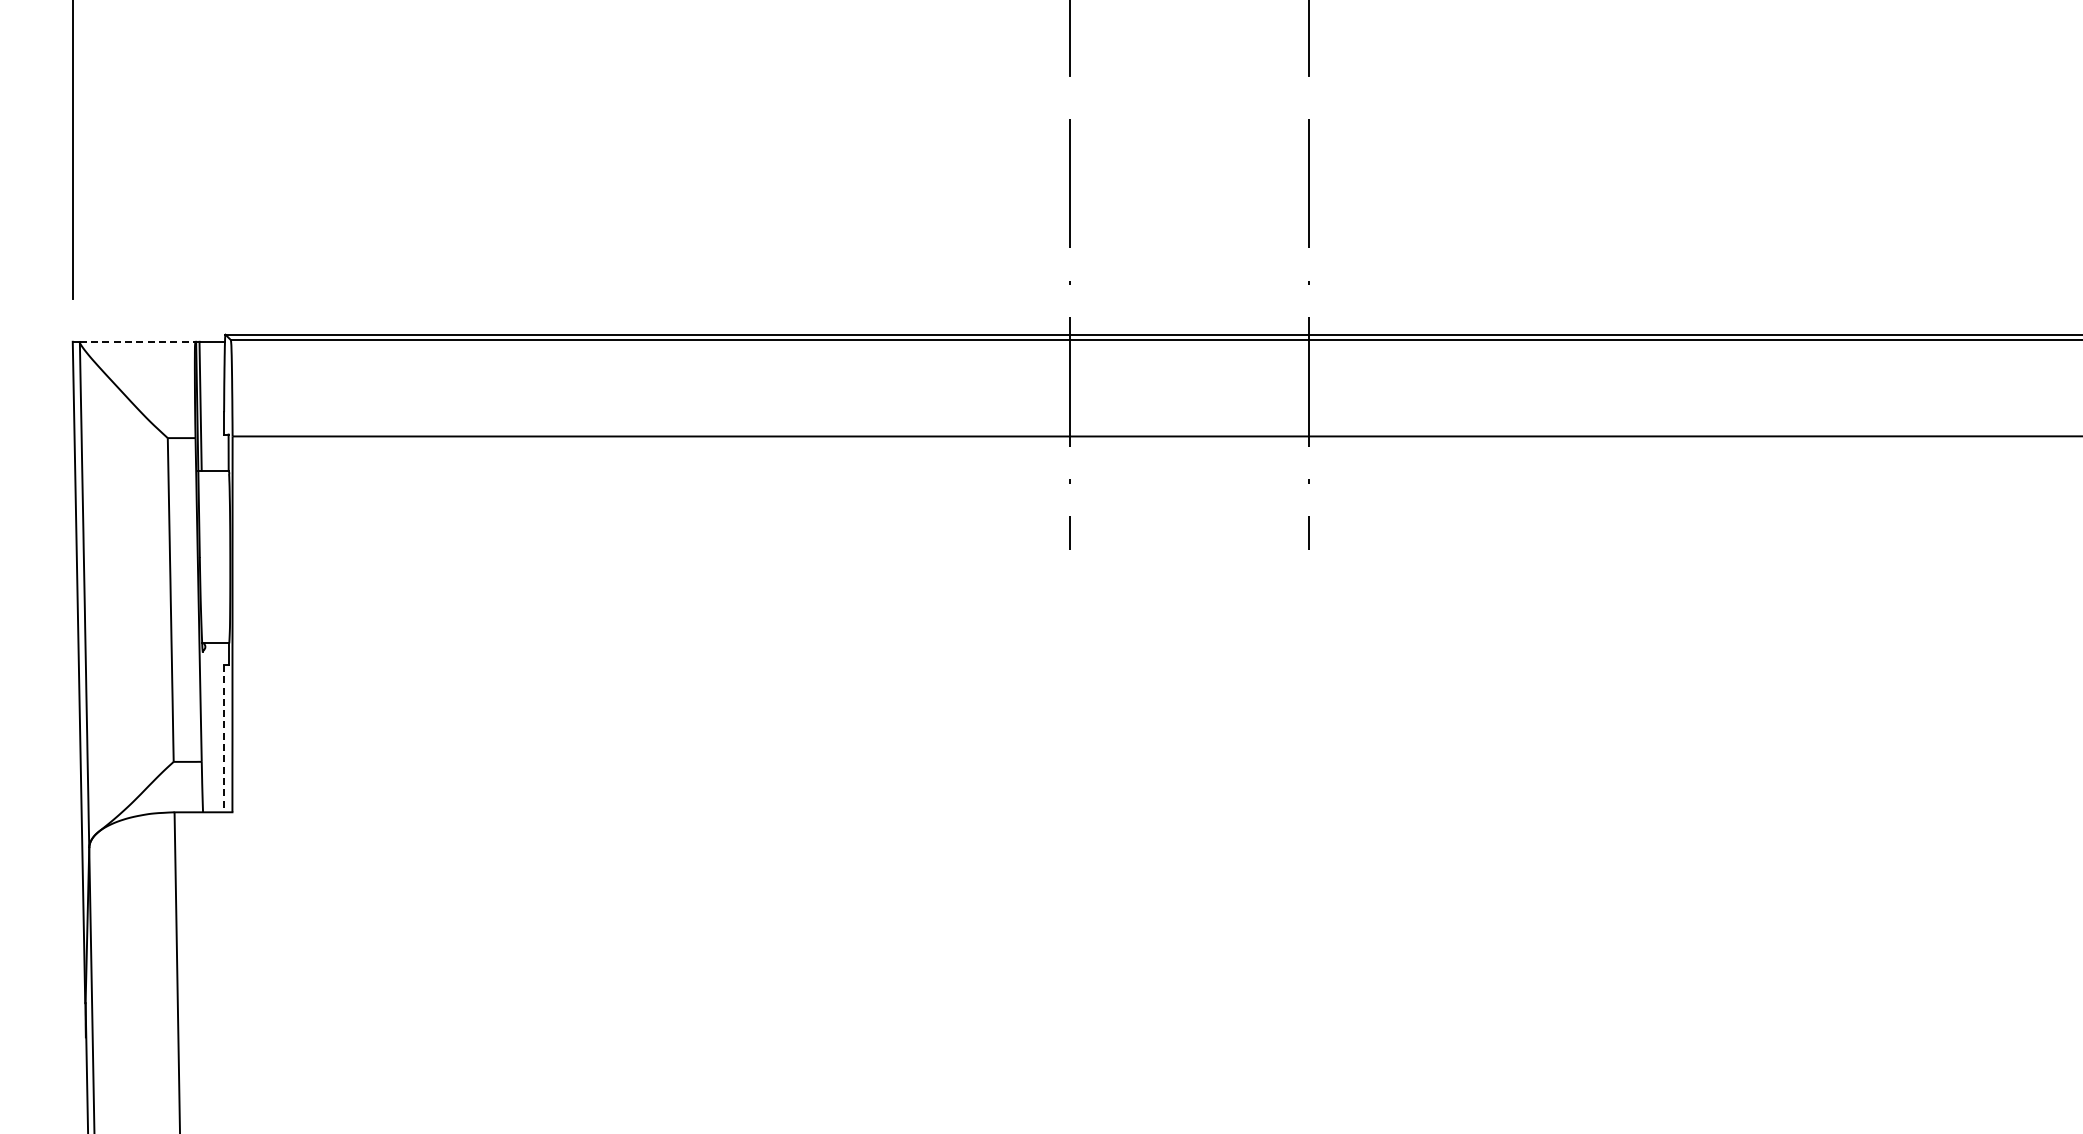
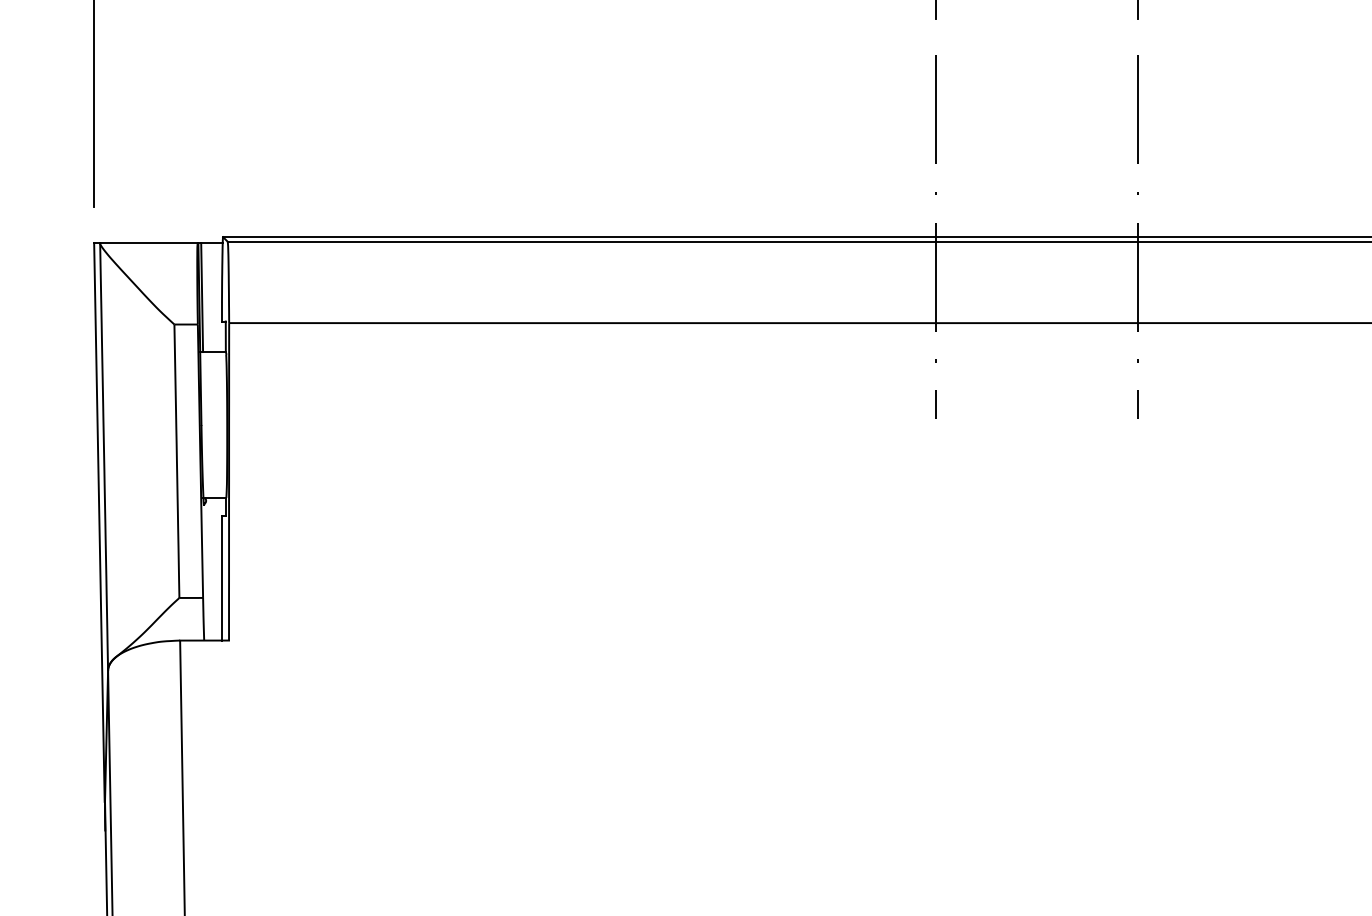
line: (137, 341) -> (148, 242), dashed -> solid
line: (224, 738) -> (222, 578), dashed -> solid

